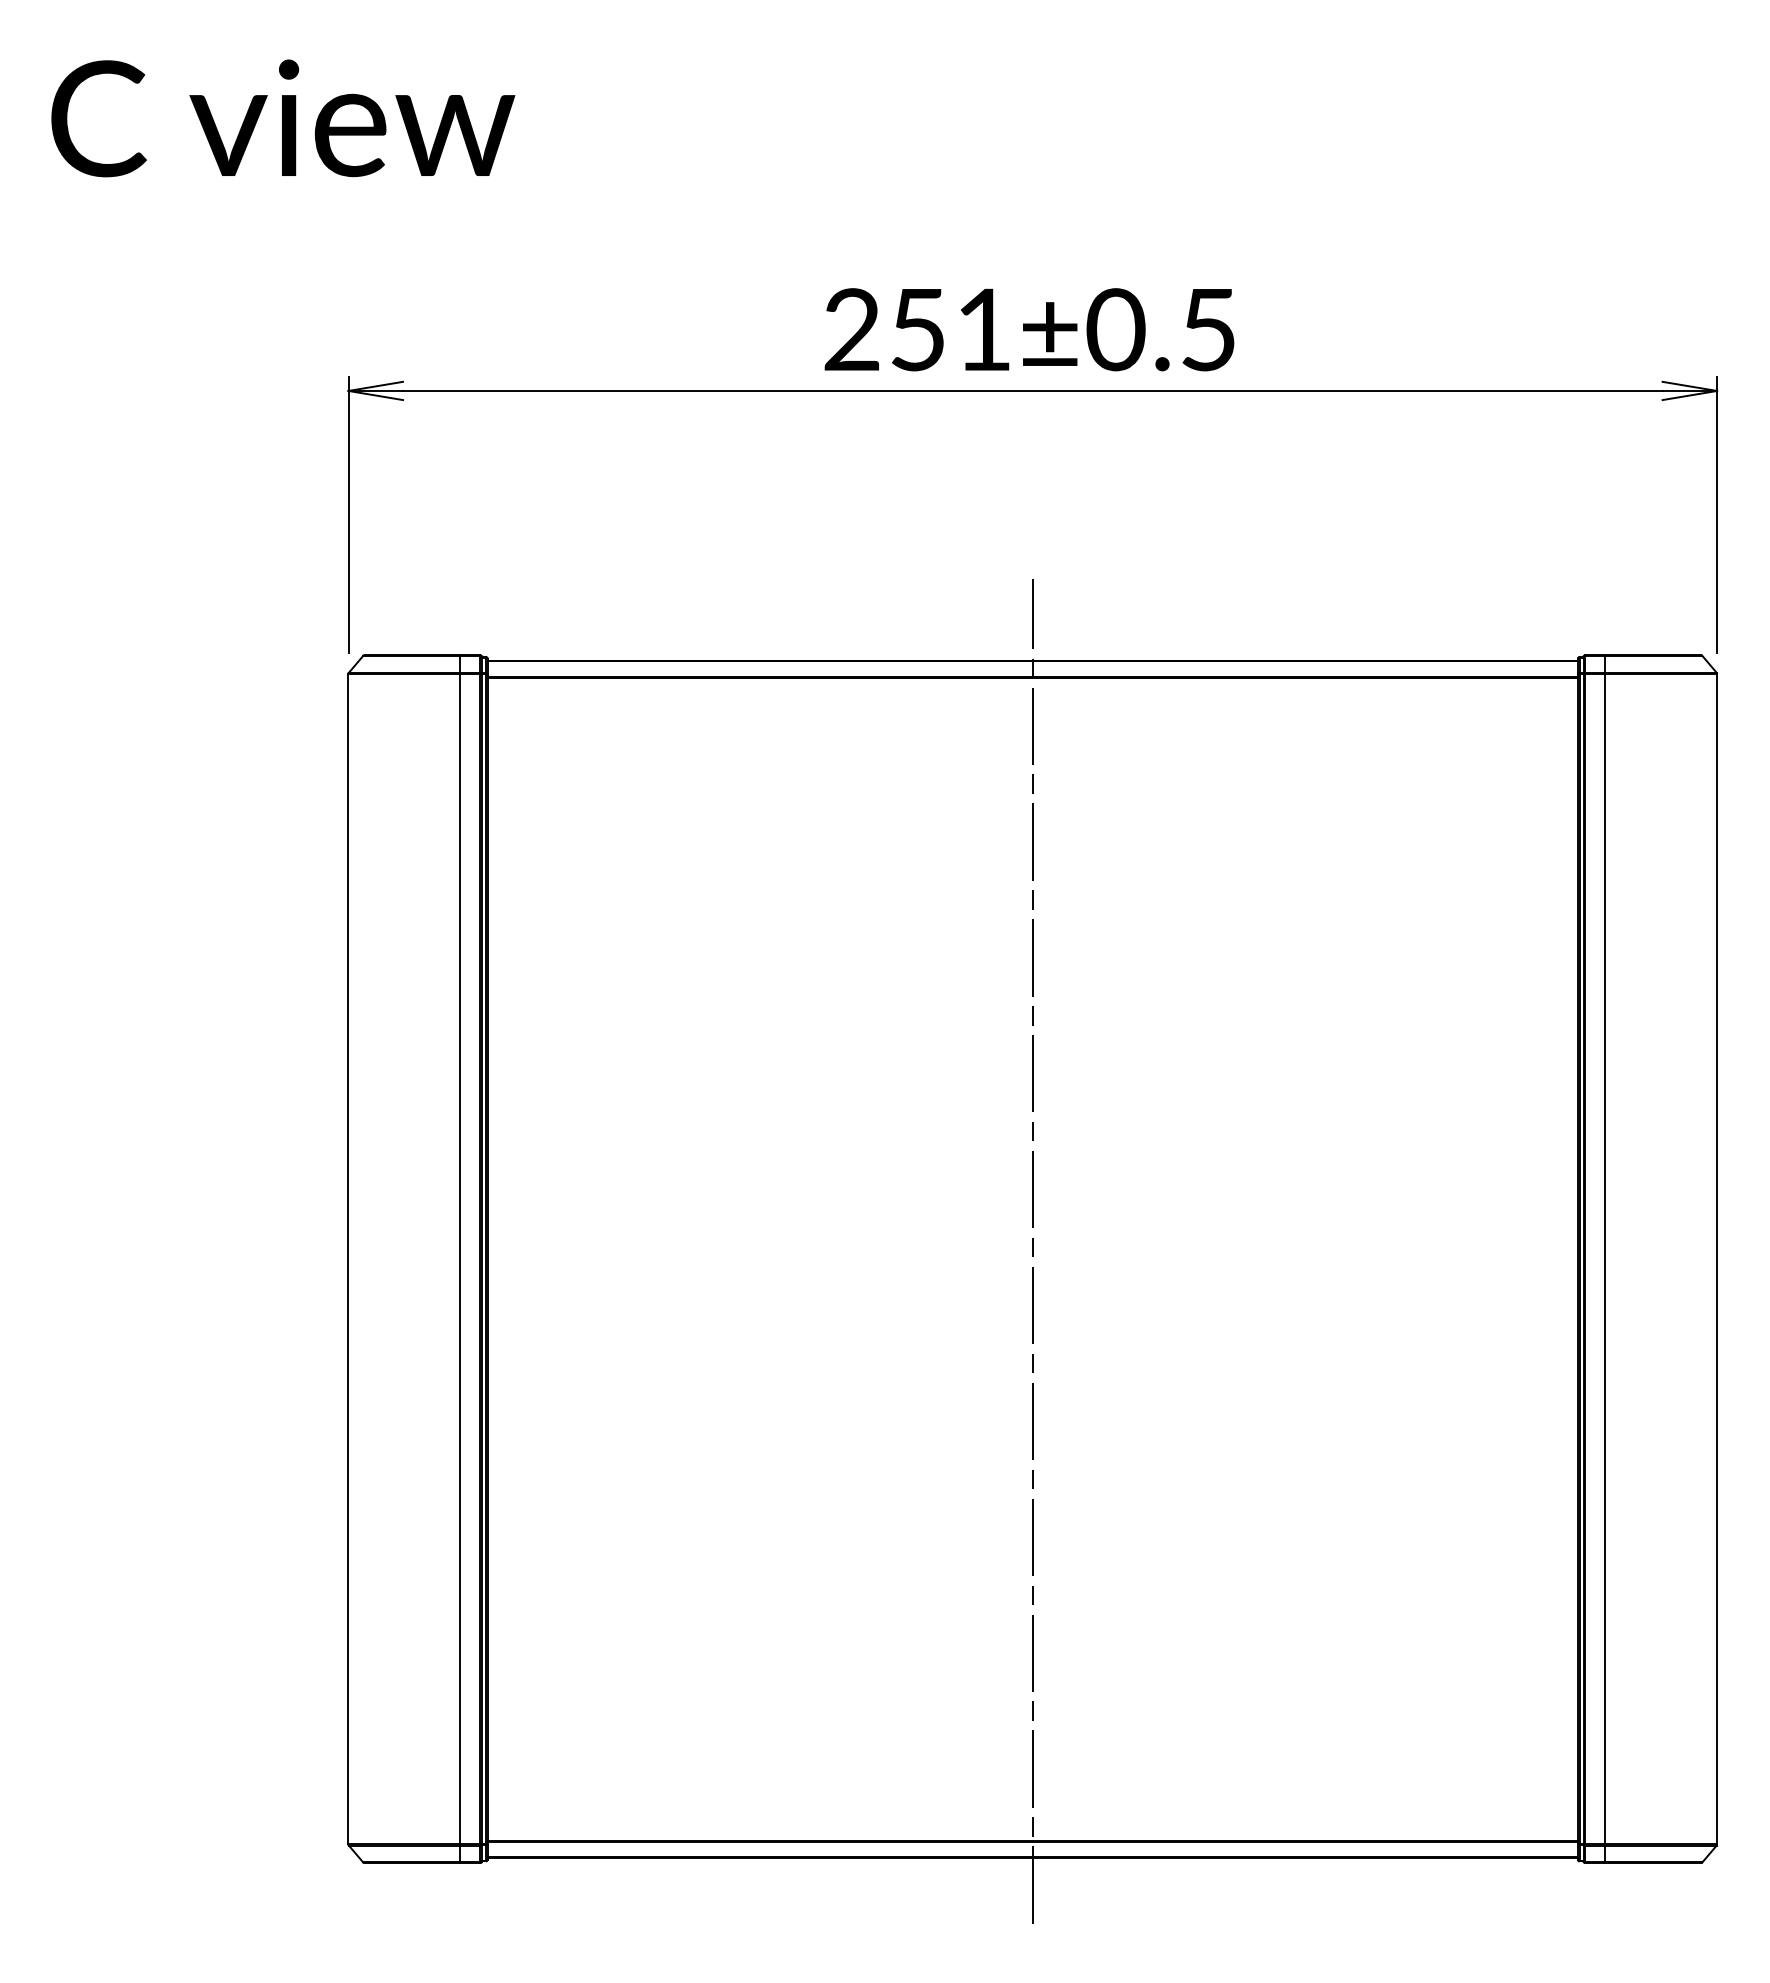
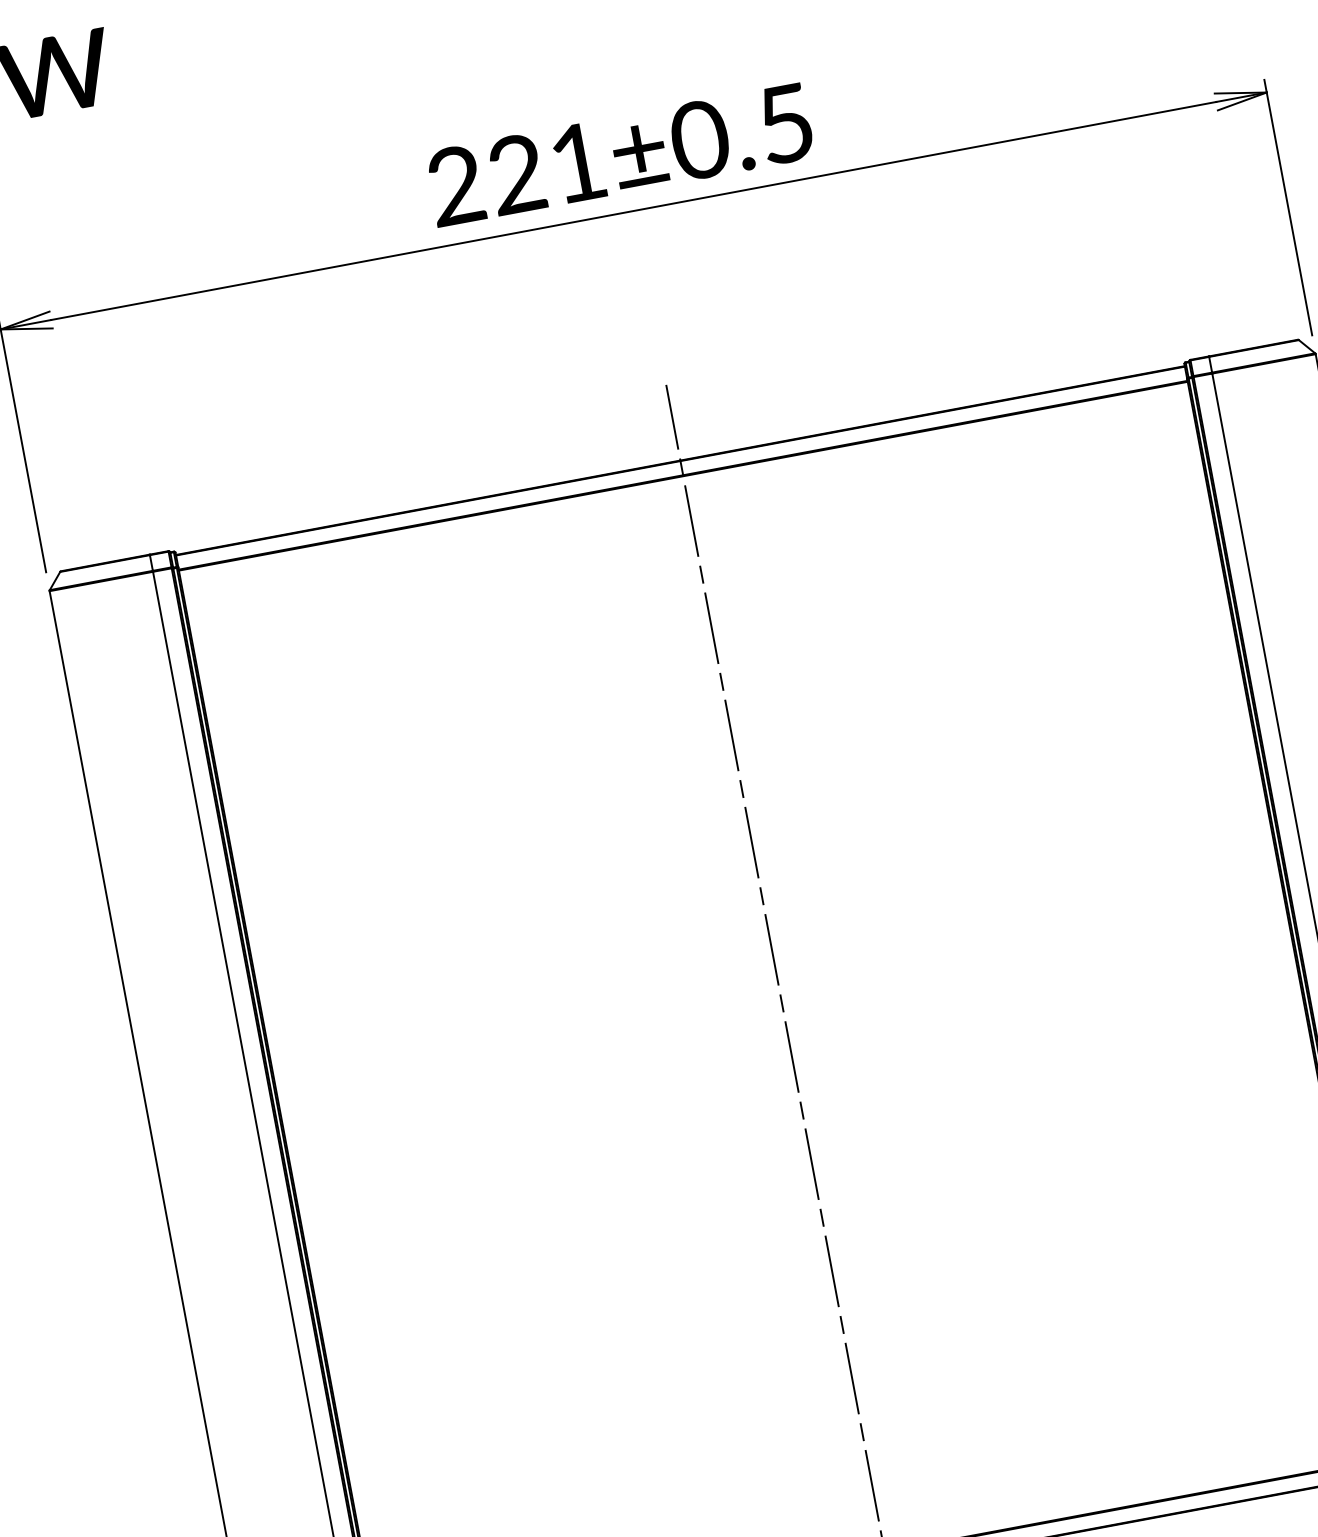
text: (917, 329) -> (516, 174), 251±0.5 -> 221±0.5

